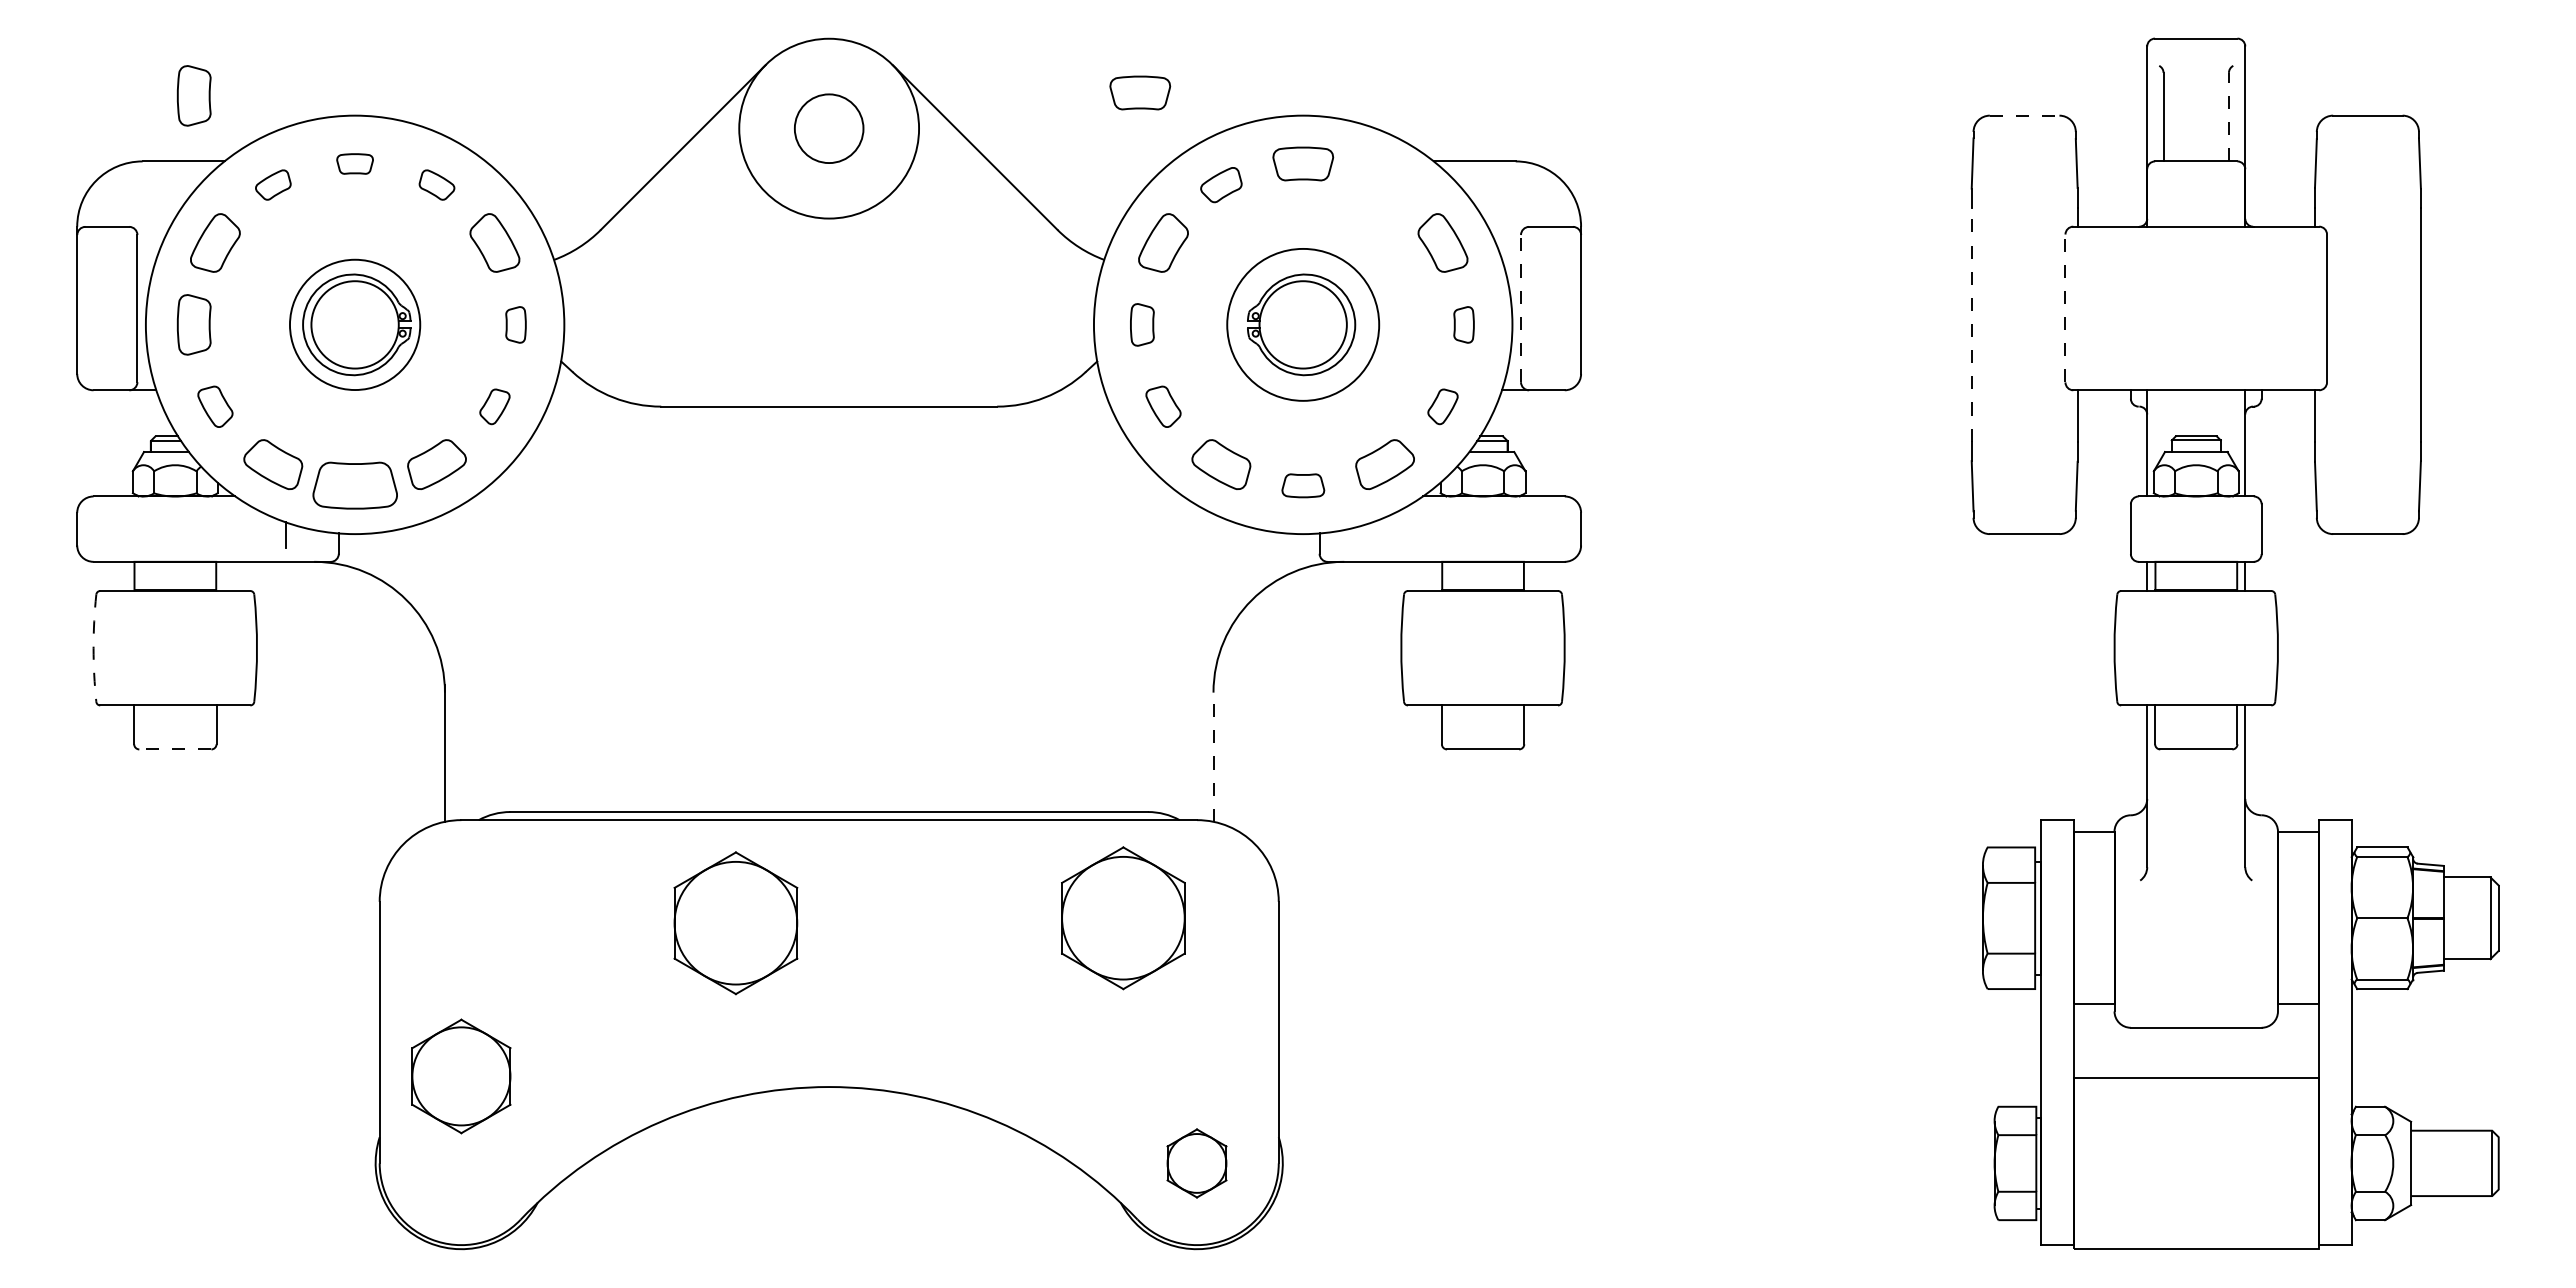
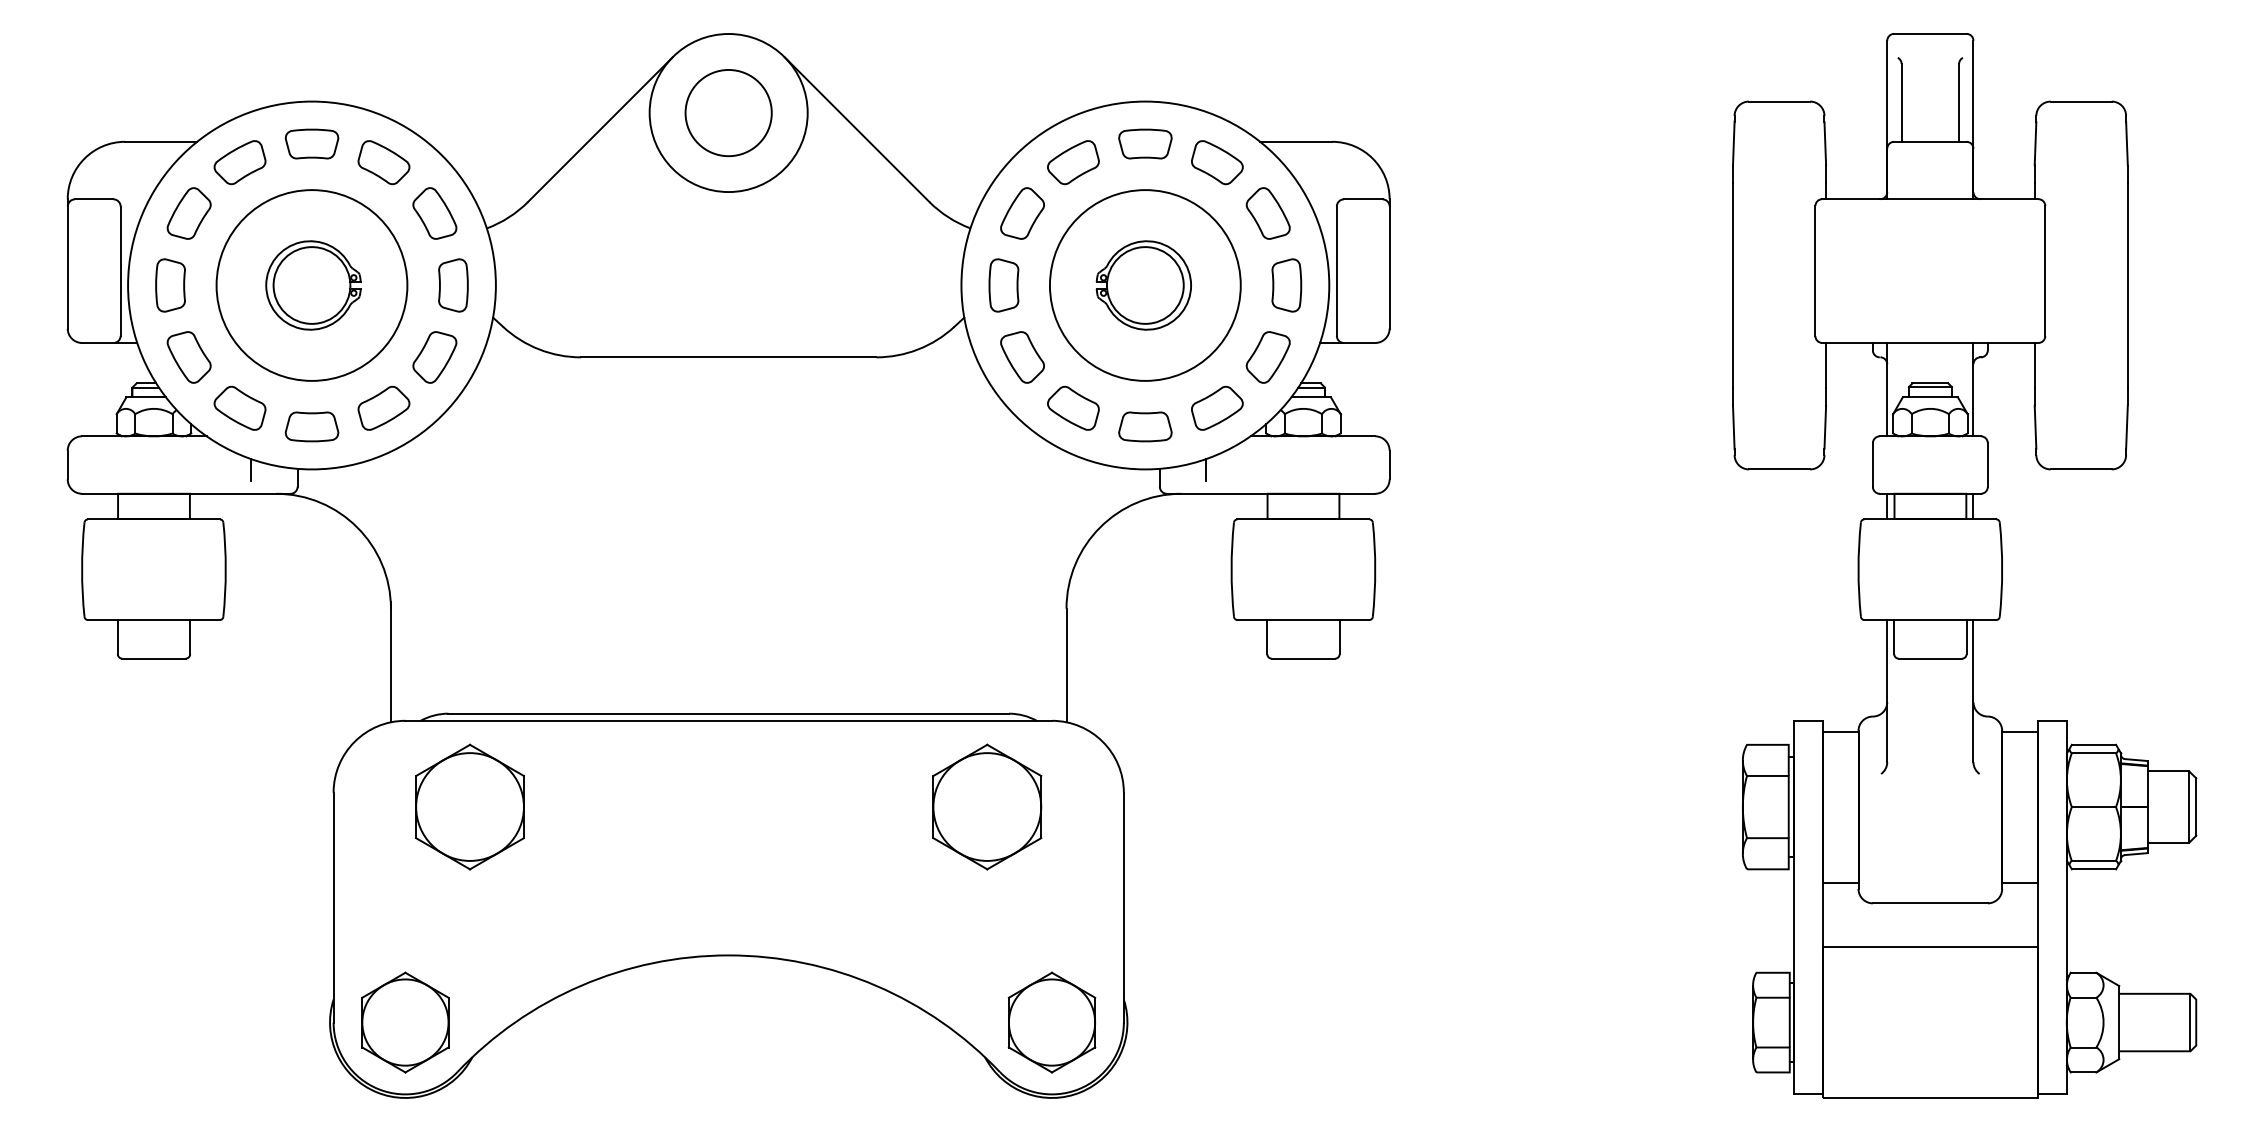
part: (1140, 92) -> (1002, 81), removed
part: (193, 95) -> (169, 83), removed
line: (2024, 115) -> (1779, 101), dashed -> solid
line: (2228, 116) -> (1958, 102), dashed -> solid
circle: (829, 128) -> (728, 112), size x1.43
part: (354, 163) -> (311, 143), size x1.67
part: (273, 184) -> (240, 162), size x1.67
part: (436, 184) -> (383, 162), size x1.67
part: (1221, 184) -> (1073, 162), size x1.43
part: (1384, 184) -> (1216, 162), added
line: (1520, 308) -> (1336, 271), dashed -> solid
line: (2065, 308) -> (1815, 271), dashed -> solid
circle: (354, 324) -> (311, 285), size x1.67
part: (515, 324) -> (452, 285), size x1.67
part: (1142, 324) -> (1004, 285), size x1.43
circle: (1302, 324) -> (1144, 285), size x1.43
part: (1463, 324) -> (1286, 285), size x1.67
line: (1971, 324) -> (1732, 285), dashed -> solid
part: (215, 406) -> (189, 357), size x1.43
part: (494, 406) -> (434, 357), size x1.67
part: (1163, 406) -> (1022, 357), size x1.43
part: (1442, 406) -> (1267, 357), size x1.67
part: (354, 485) -> (311, 426), size x0.71
part: (1303, 485) -> (1145, 426), size x1.43
line: (1372, 534) -> (1206, 469), added
arc: (93, 648) -> (82, 569), dashed -> solid
line: (174, 749) -> (153, 658), dashed -> solid
line: (1213, 757) -> (1066, 665), dashed -> solid
part: (735, 923) -> (469, 807), moved
part: (461, 1076) -> (405, 1022), moved
part: (1196, 1163) -> (1051, 1022), size x1.67

